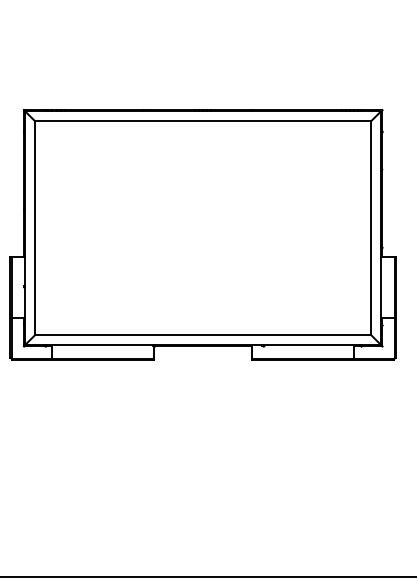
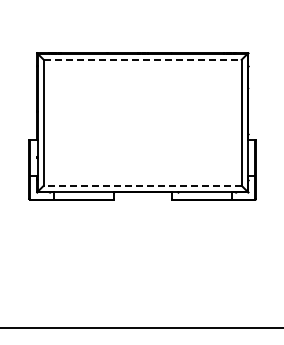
line: (202, 120) -> (142, 59), solid -> dashed
line: (202, 334) -> (142, 185), solid -> dashed

